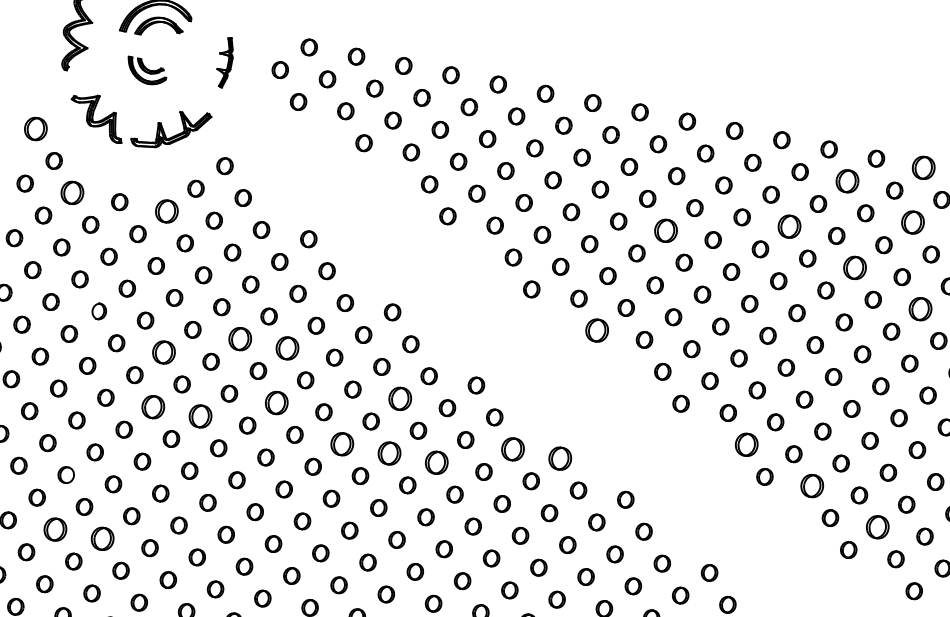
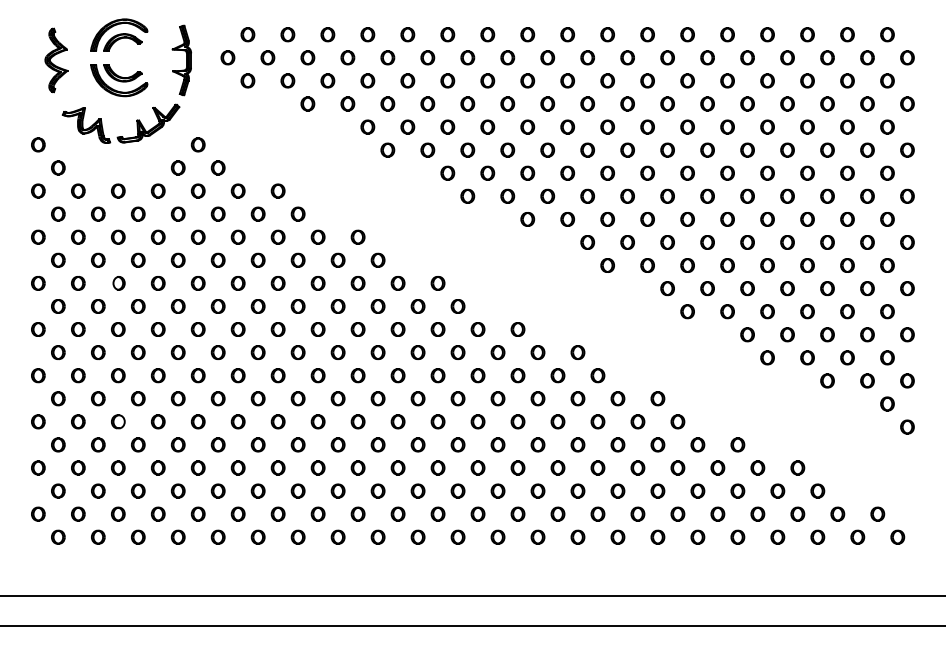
part: (224, 62) -> (181, 60), size x1.67
part: (146, 71) -> (119, 80), size x1.67
part: (36, 128) -> (38, 144), size x0.71
part: (923, 167) -> (767, 34), size x0.71
part: (847, 180) -> (707, 57), size x0.71
part: (72, 192) -> (78, 190), size x0.71
part: (167, 210) -> (158, 190), size x0.71
part: (912, 222) -> (767, 80), size x0.71
part: (789, 226) -> (667, 103), size x0.71
part: (665, 230) -> (567, 126), size x0.71
part: (855, 267) -> (727, 126), size x0.71
part: (920, 308) -> (787, 149), size x0.71
part: (596, 330) -> (527, 219), size x0.71
part: (239, 339) -> (237, 283), size x0.71
part: (286, 348) -> (277, 283), size x0.71
part: (162, 352) -> (177, 306), size x0.71
part: (399, 398) -> (377, 306), size x0.71
part: (275, 402) -> (277, 329), size x0.71
part: (152, 406) -> (177, 352), size x0.71
part: (199, 416) -> (217, 352), size x0.71
part: (341, 443) -> (337, 352), size x0.71
part: (746, 444) -> (667, 288), size x0.71
part: (512, 449) -> (477, 329), size x0.71
part: (388, 453) -> (377, 352), size x0.71
part: (559, 458) -> (517, 329), size x0.71
part: (436, 462) -> (417, 352), size x0.71
part: (812, 485) -> (727, 311), size x0.71
part: (877, 527) -> (787, 334), size x0.71
part: (55, 529) -> (118, 467), size x0.71
part: (103, 538) -> (158, 467), size x0.71

